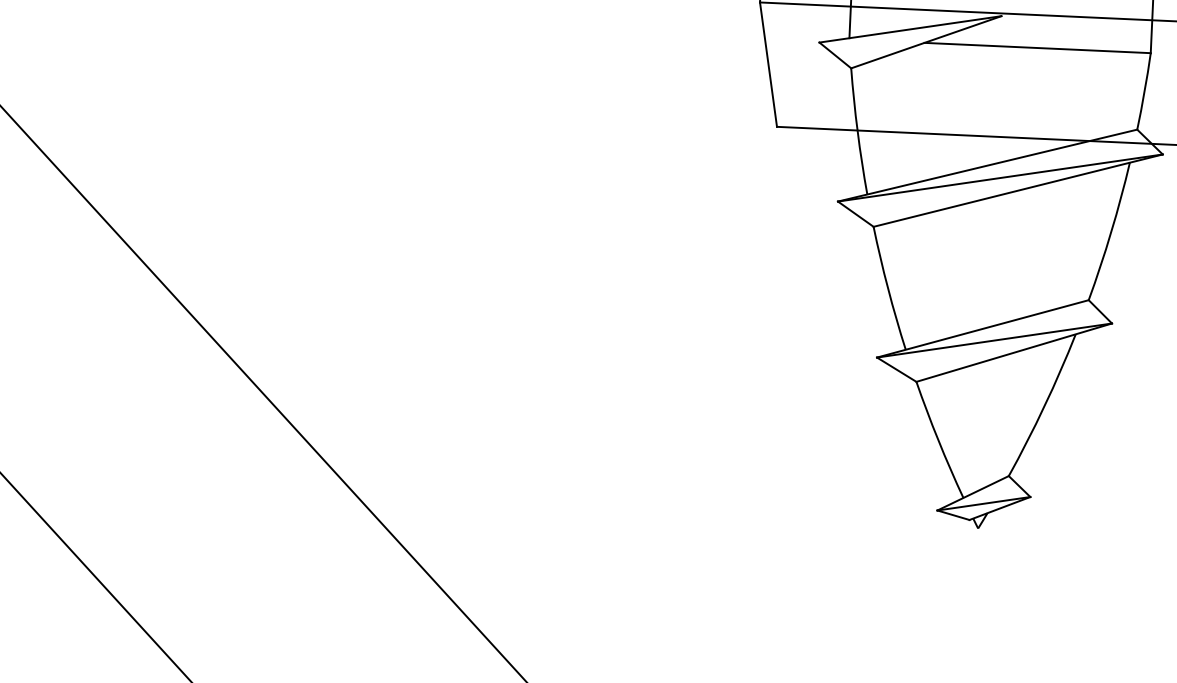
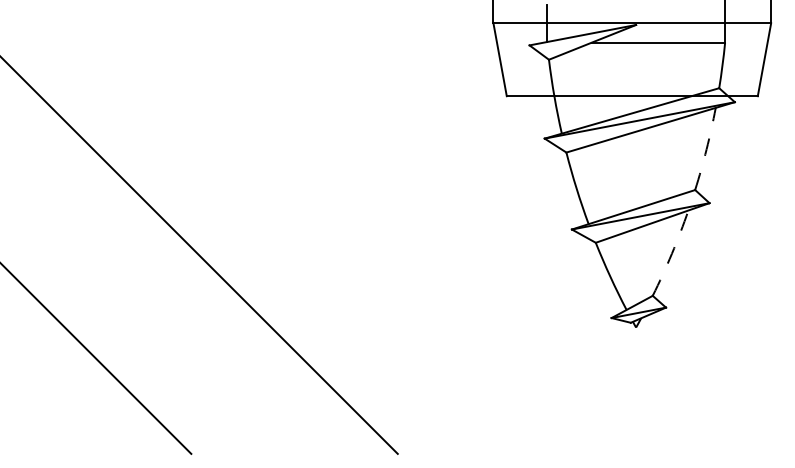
arc: (1111, 232) -> (706, 149), solid -> dashed
arc: (1043, 405) -> (671, 253), solid -> dashed

